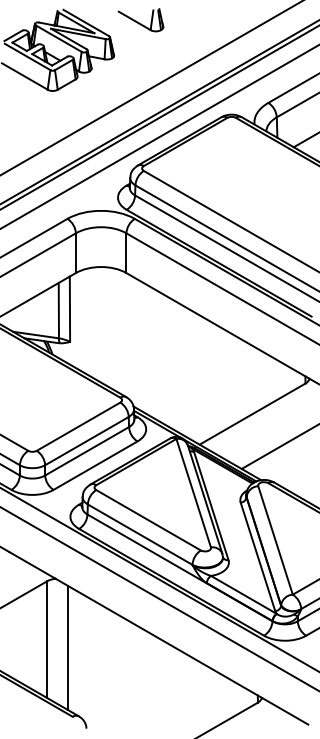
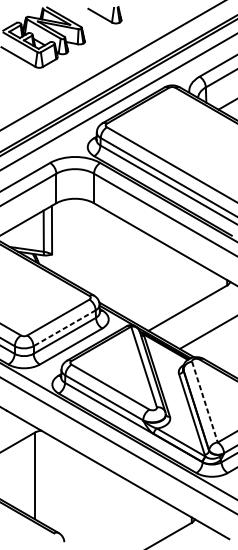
line: (86, 441) -> (64, 328), solid -> dashed
line: (275, 540) -> (204, 402), solid -> dashed
line: (68, 648) -> (50, 482), removed

